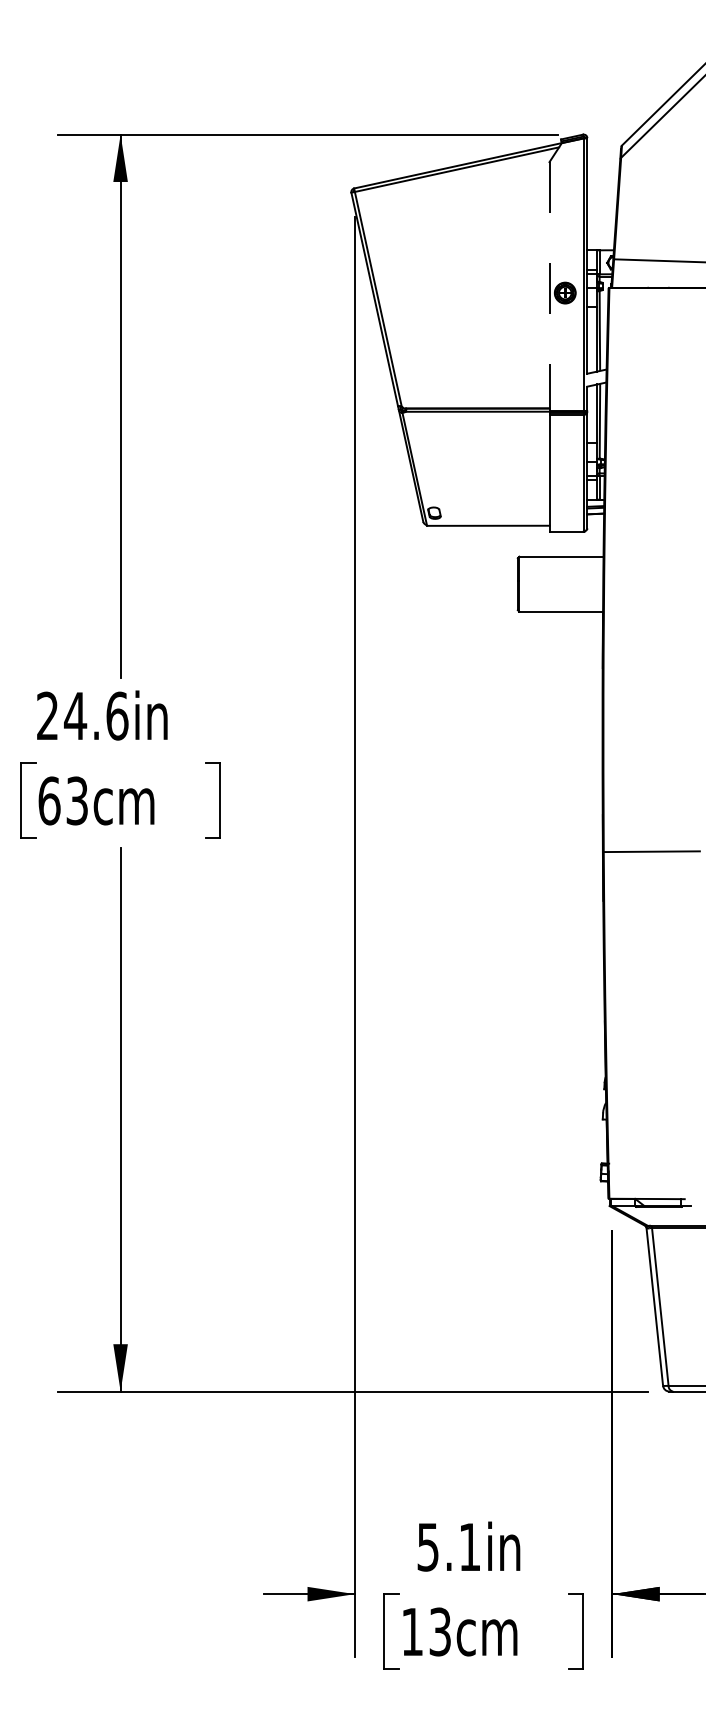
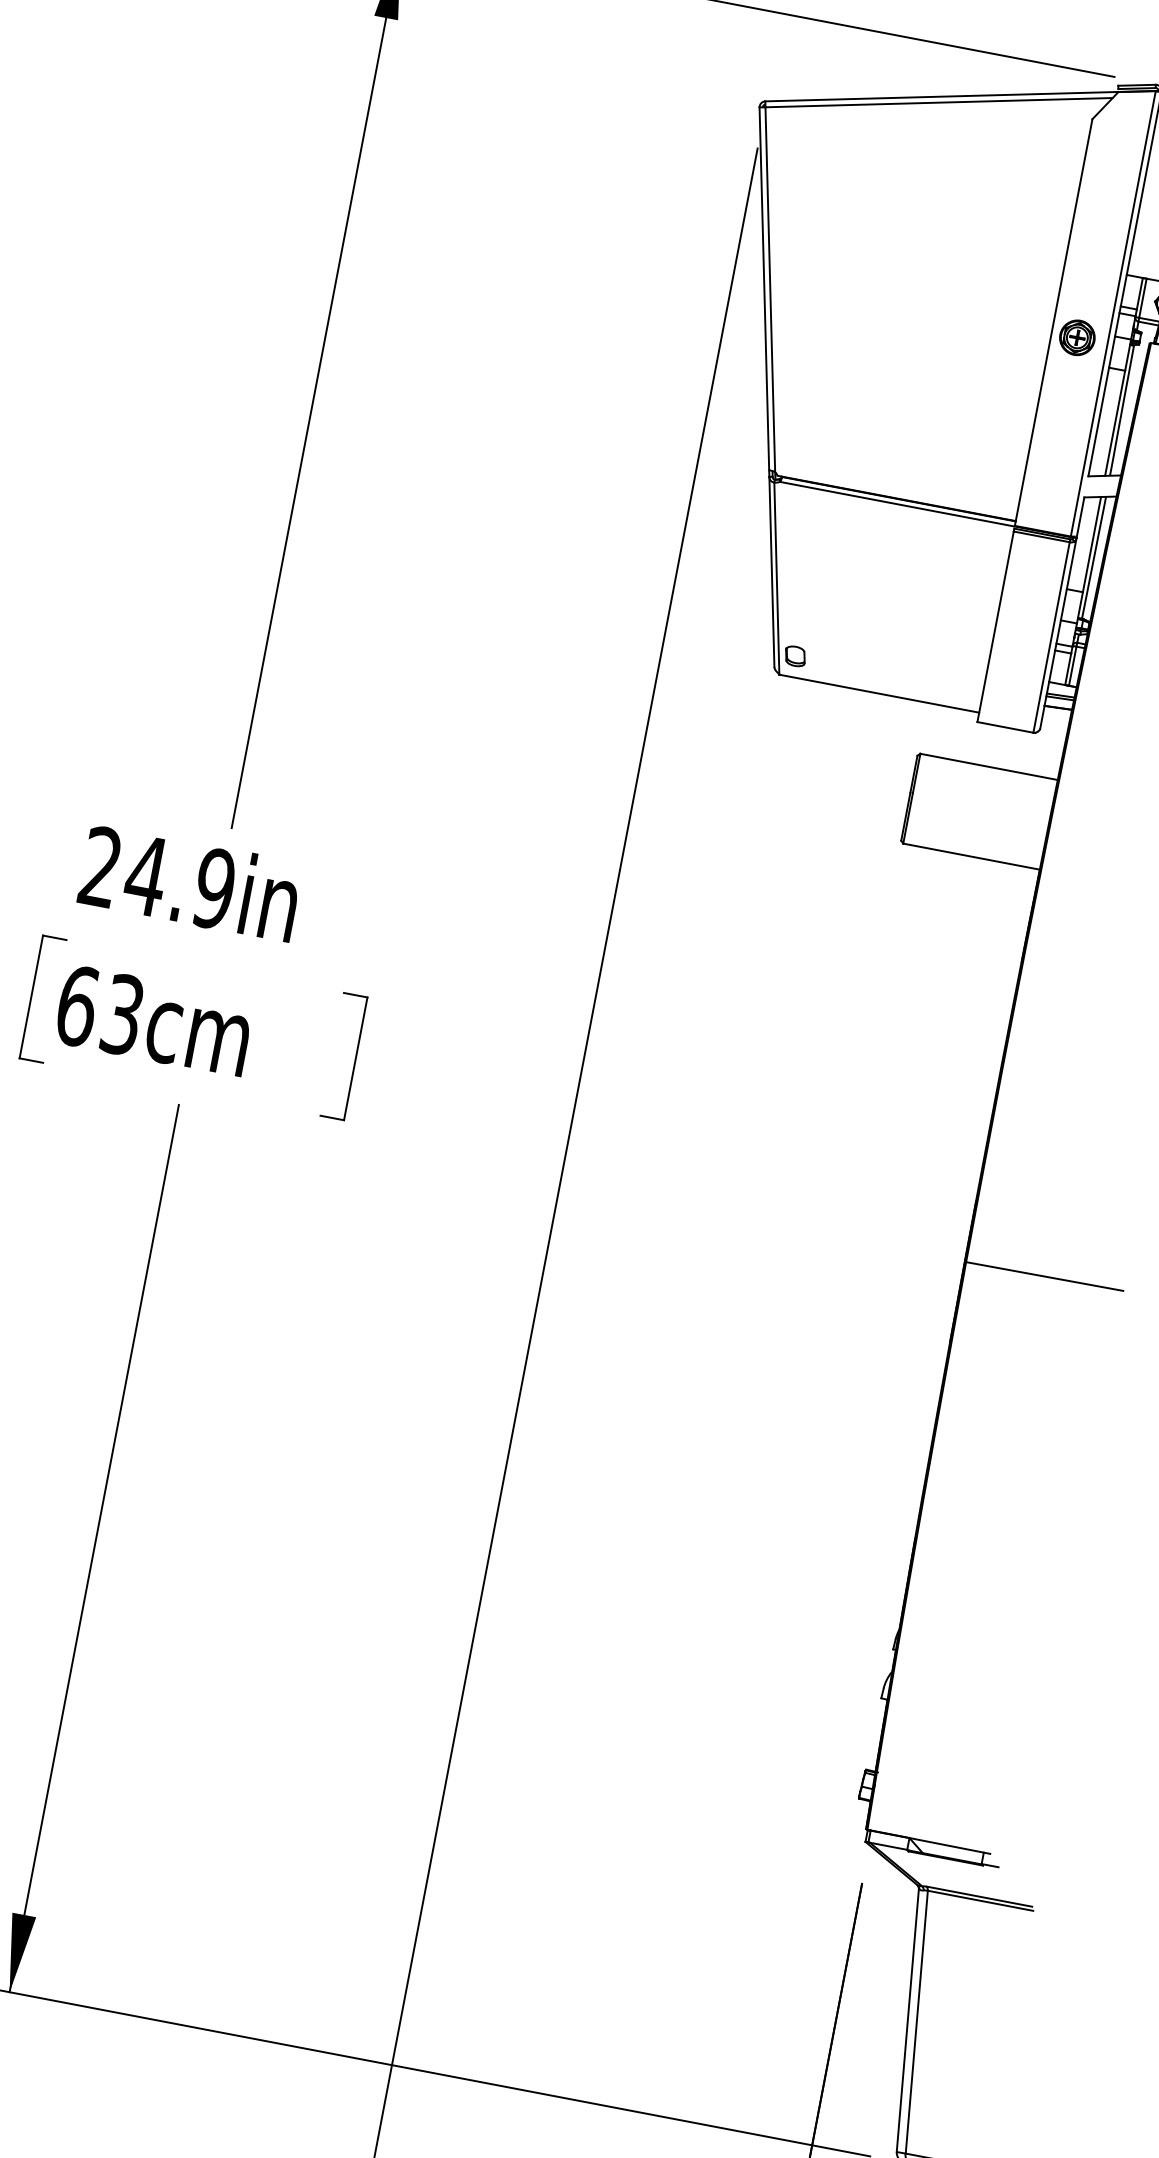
line: (549, 286) -> (1053, 322), dashed -> solid
text: (117, 715) -> (215, 887), 24.6in -> 24.9in

